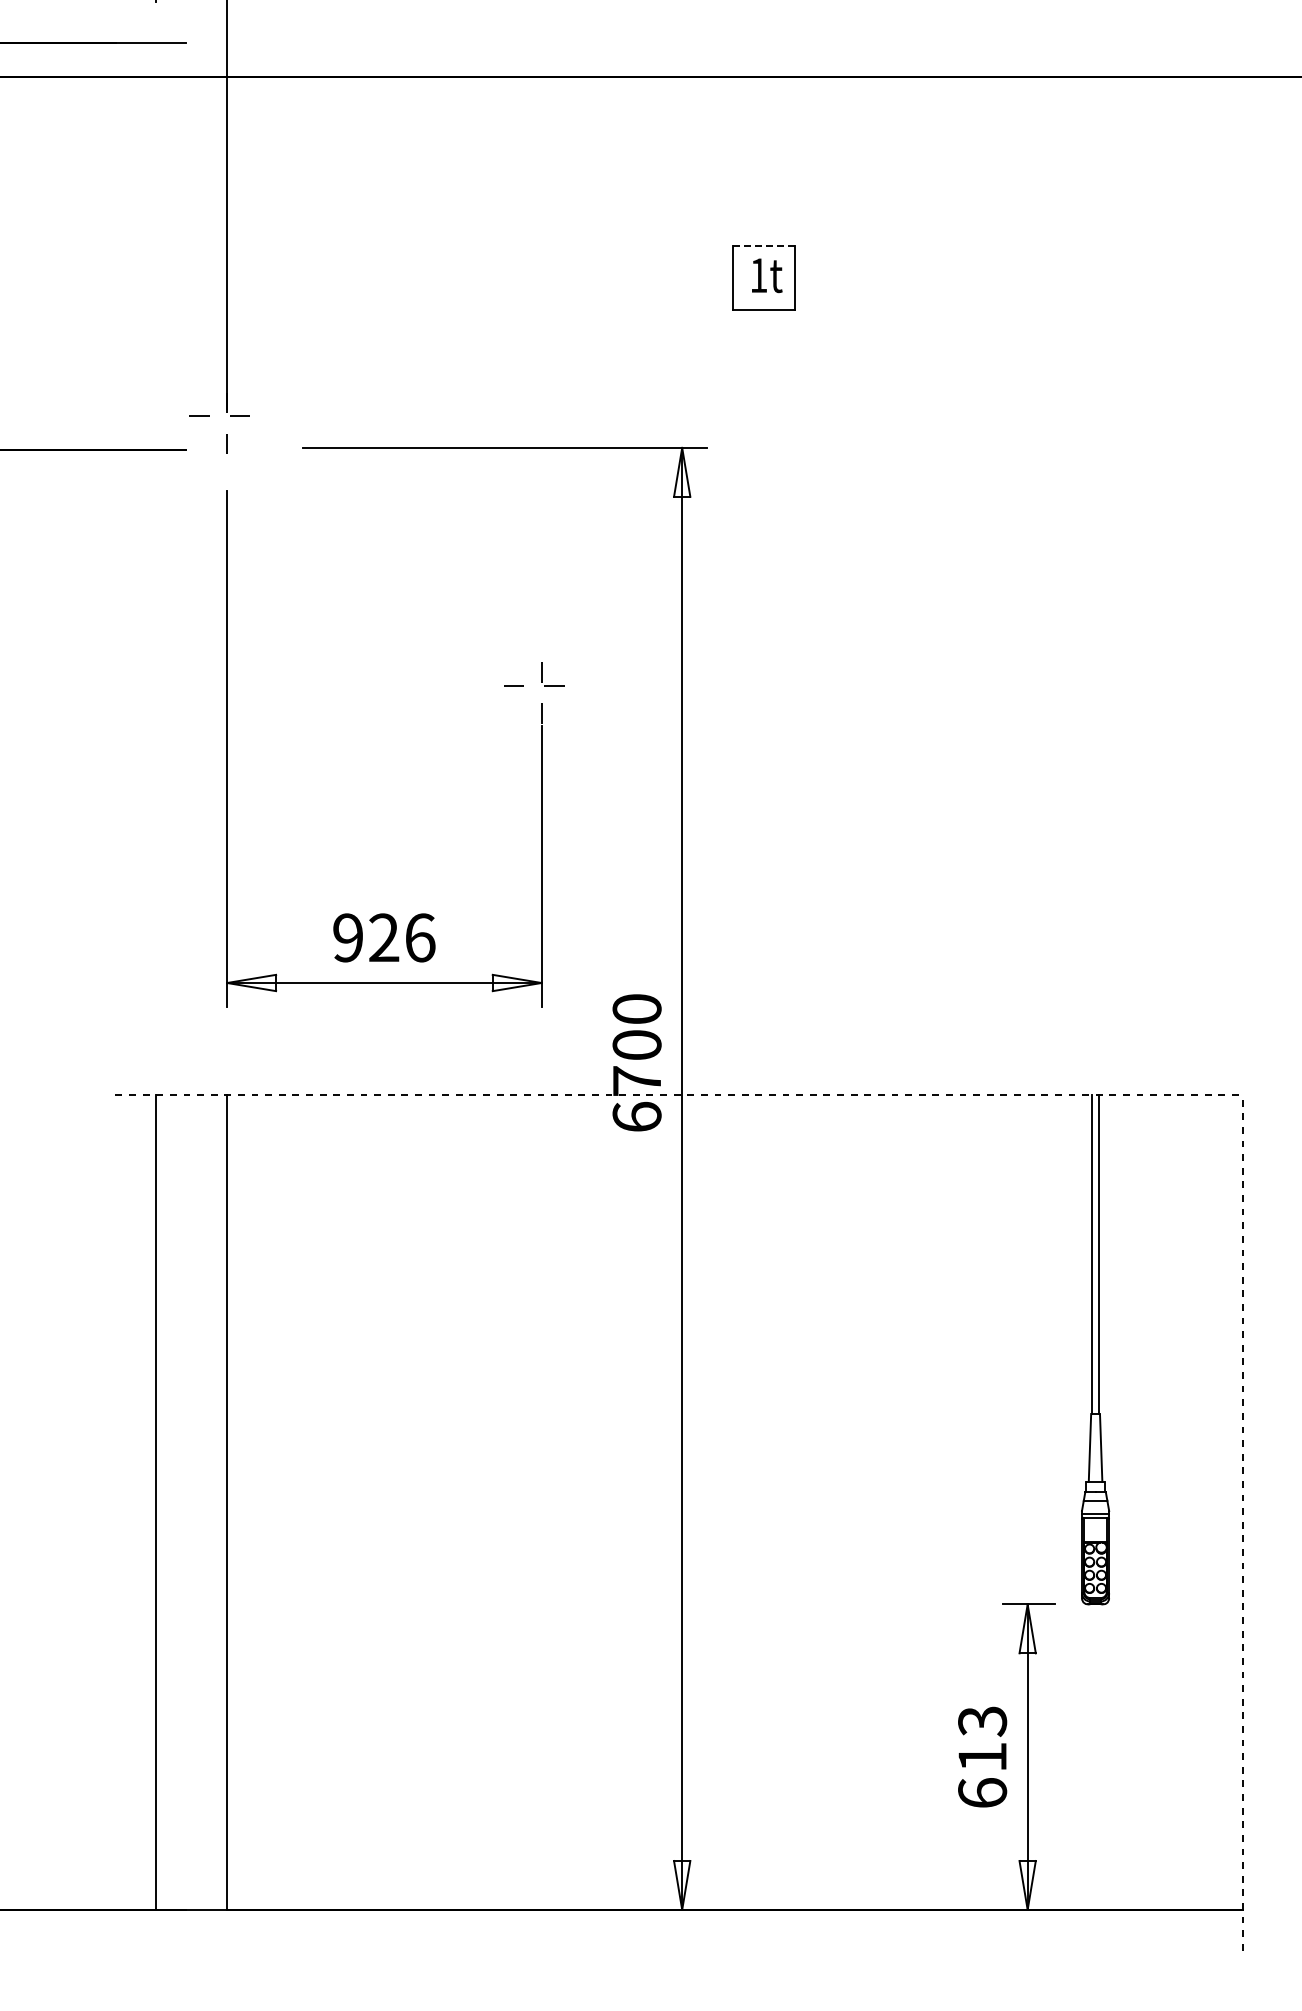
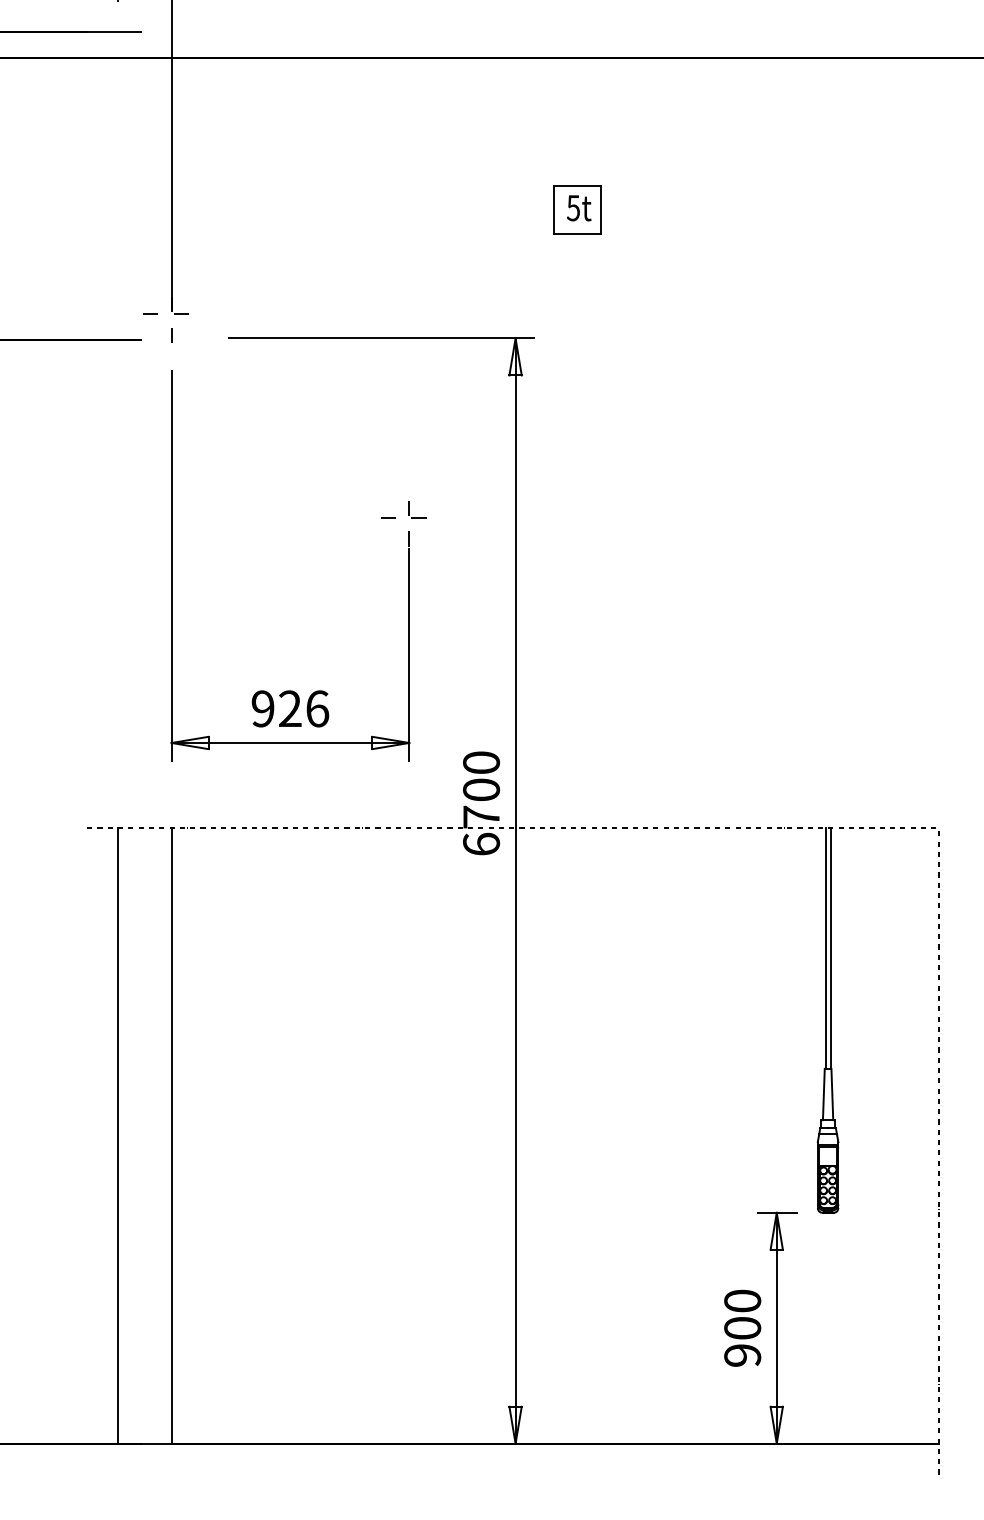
line: (764, 246) -> (577, 186), dashed -> solid
text: (758, 275) -> (573, 208), 1t -> 5t
text: (982, 1757) -> (742, 1328), 613 -> 900

